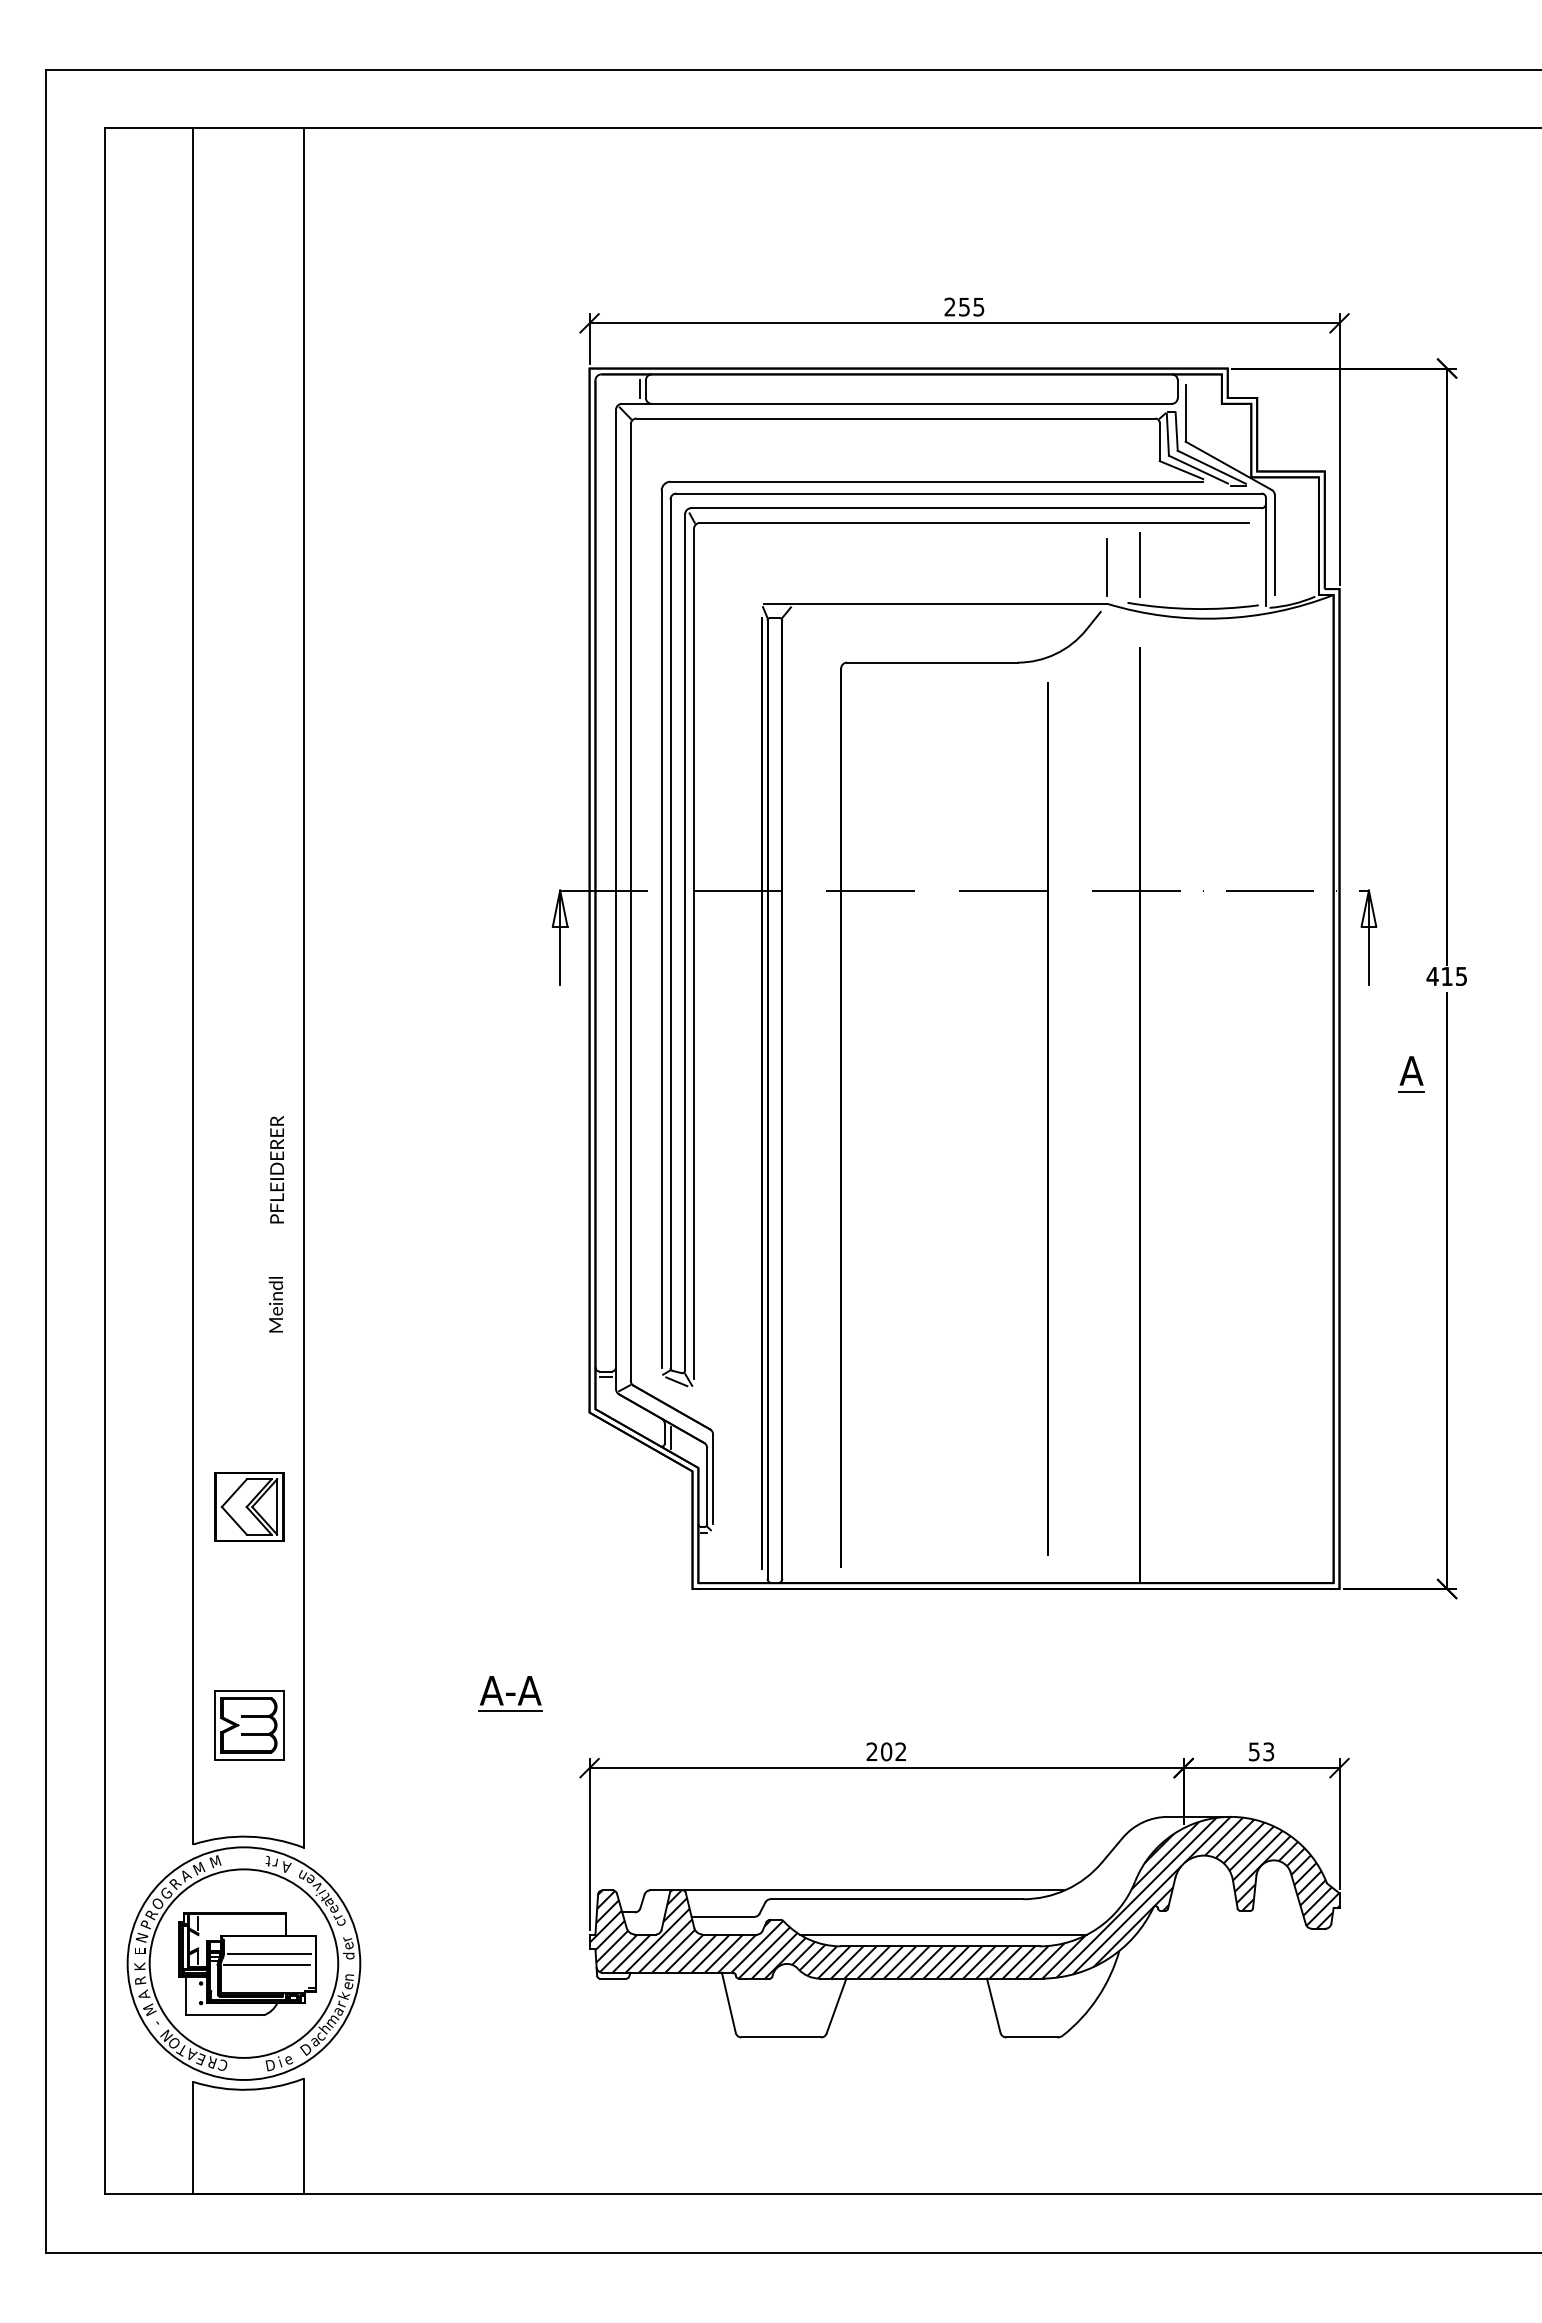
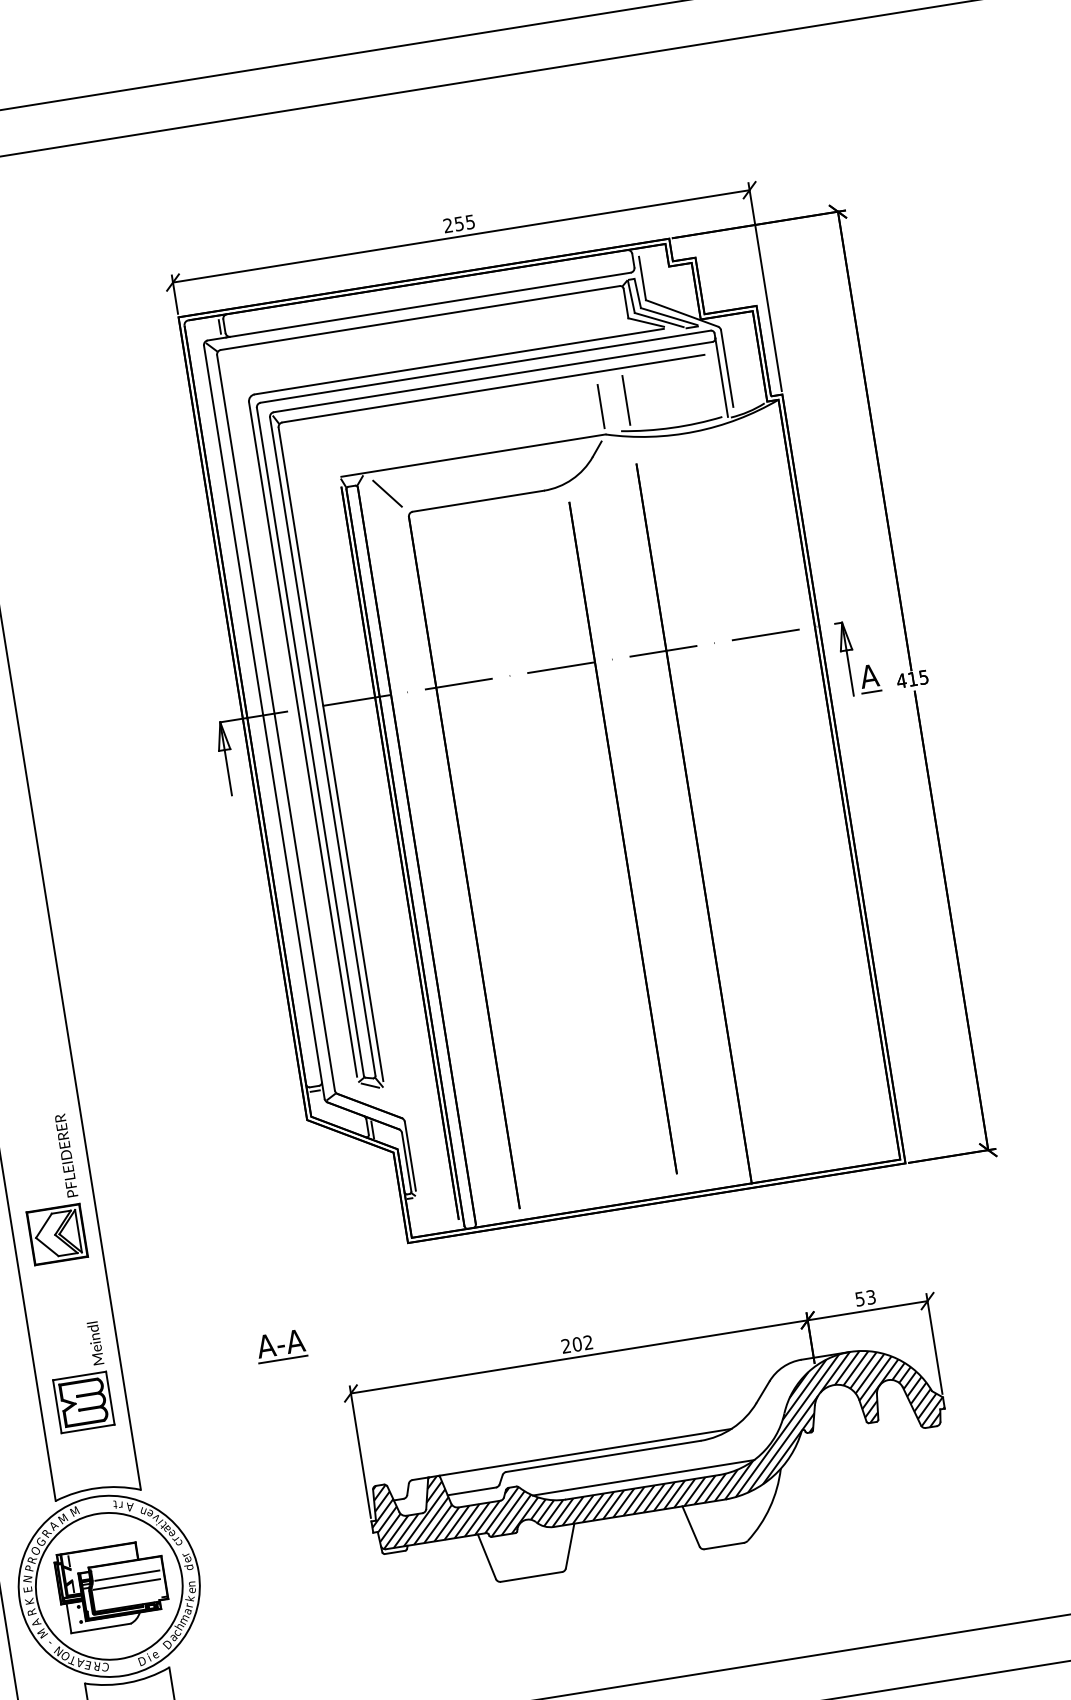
line: (818, 634) -> (387, 493), added
part: (1411, 1074) -> (869, 678), moved
text: (276, 1169) -> (65, 1155), moved
text: (275, 1304) -> (95, 1343), moved

